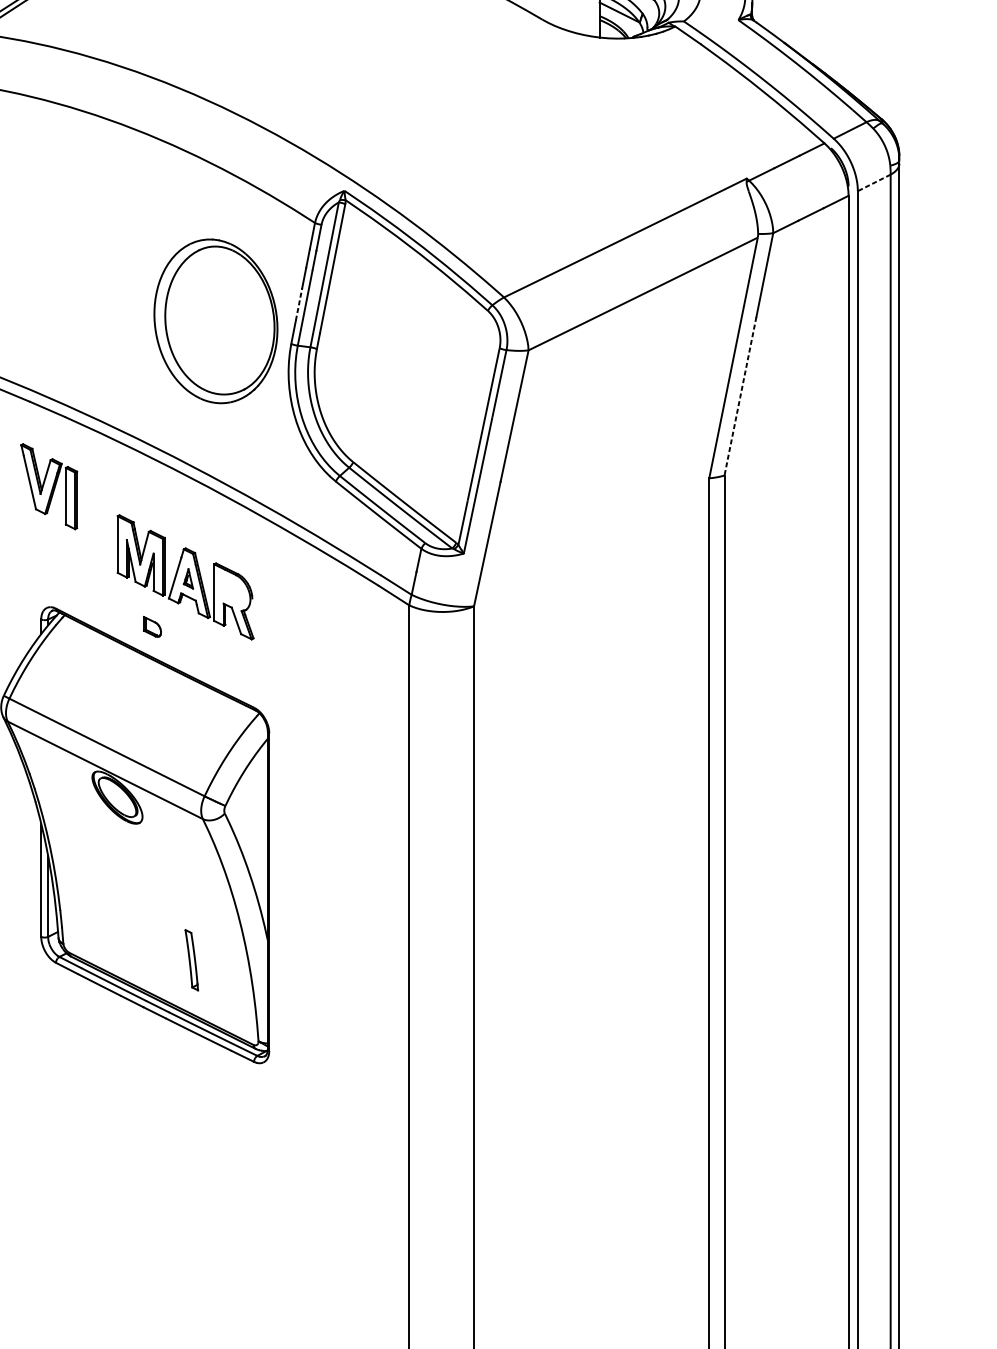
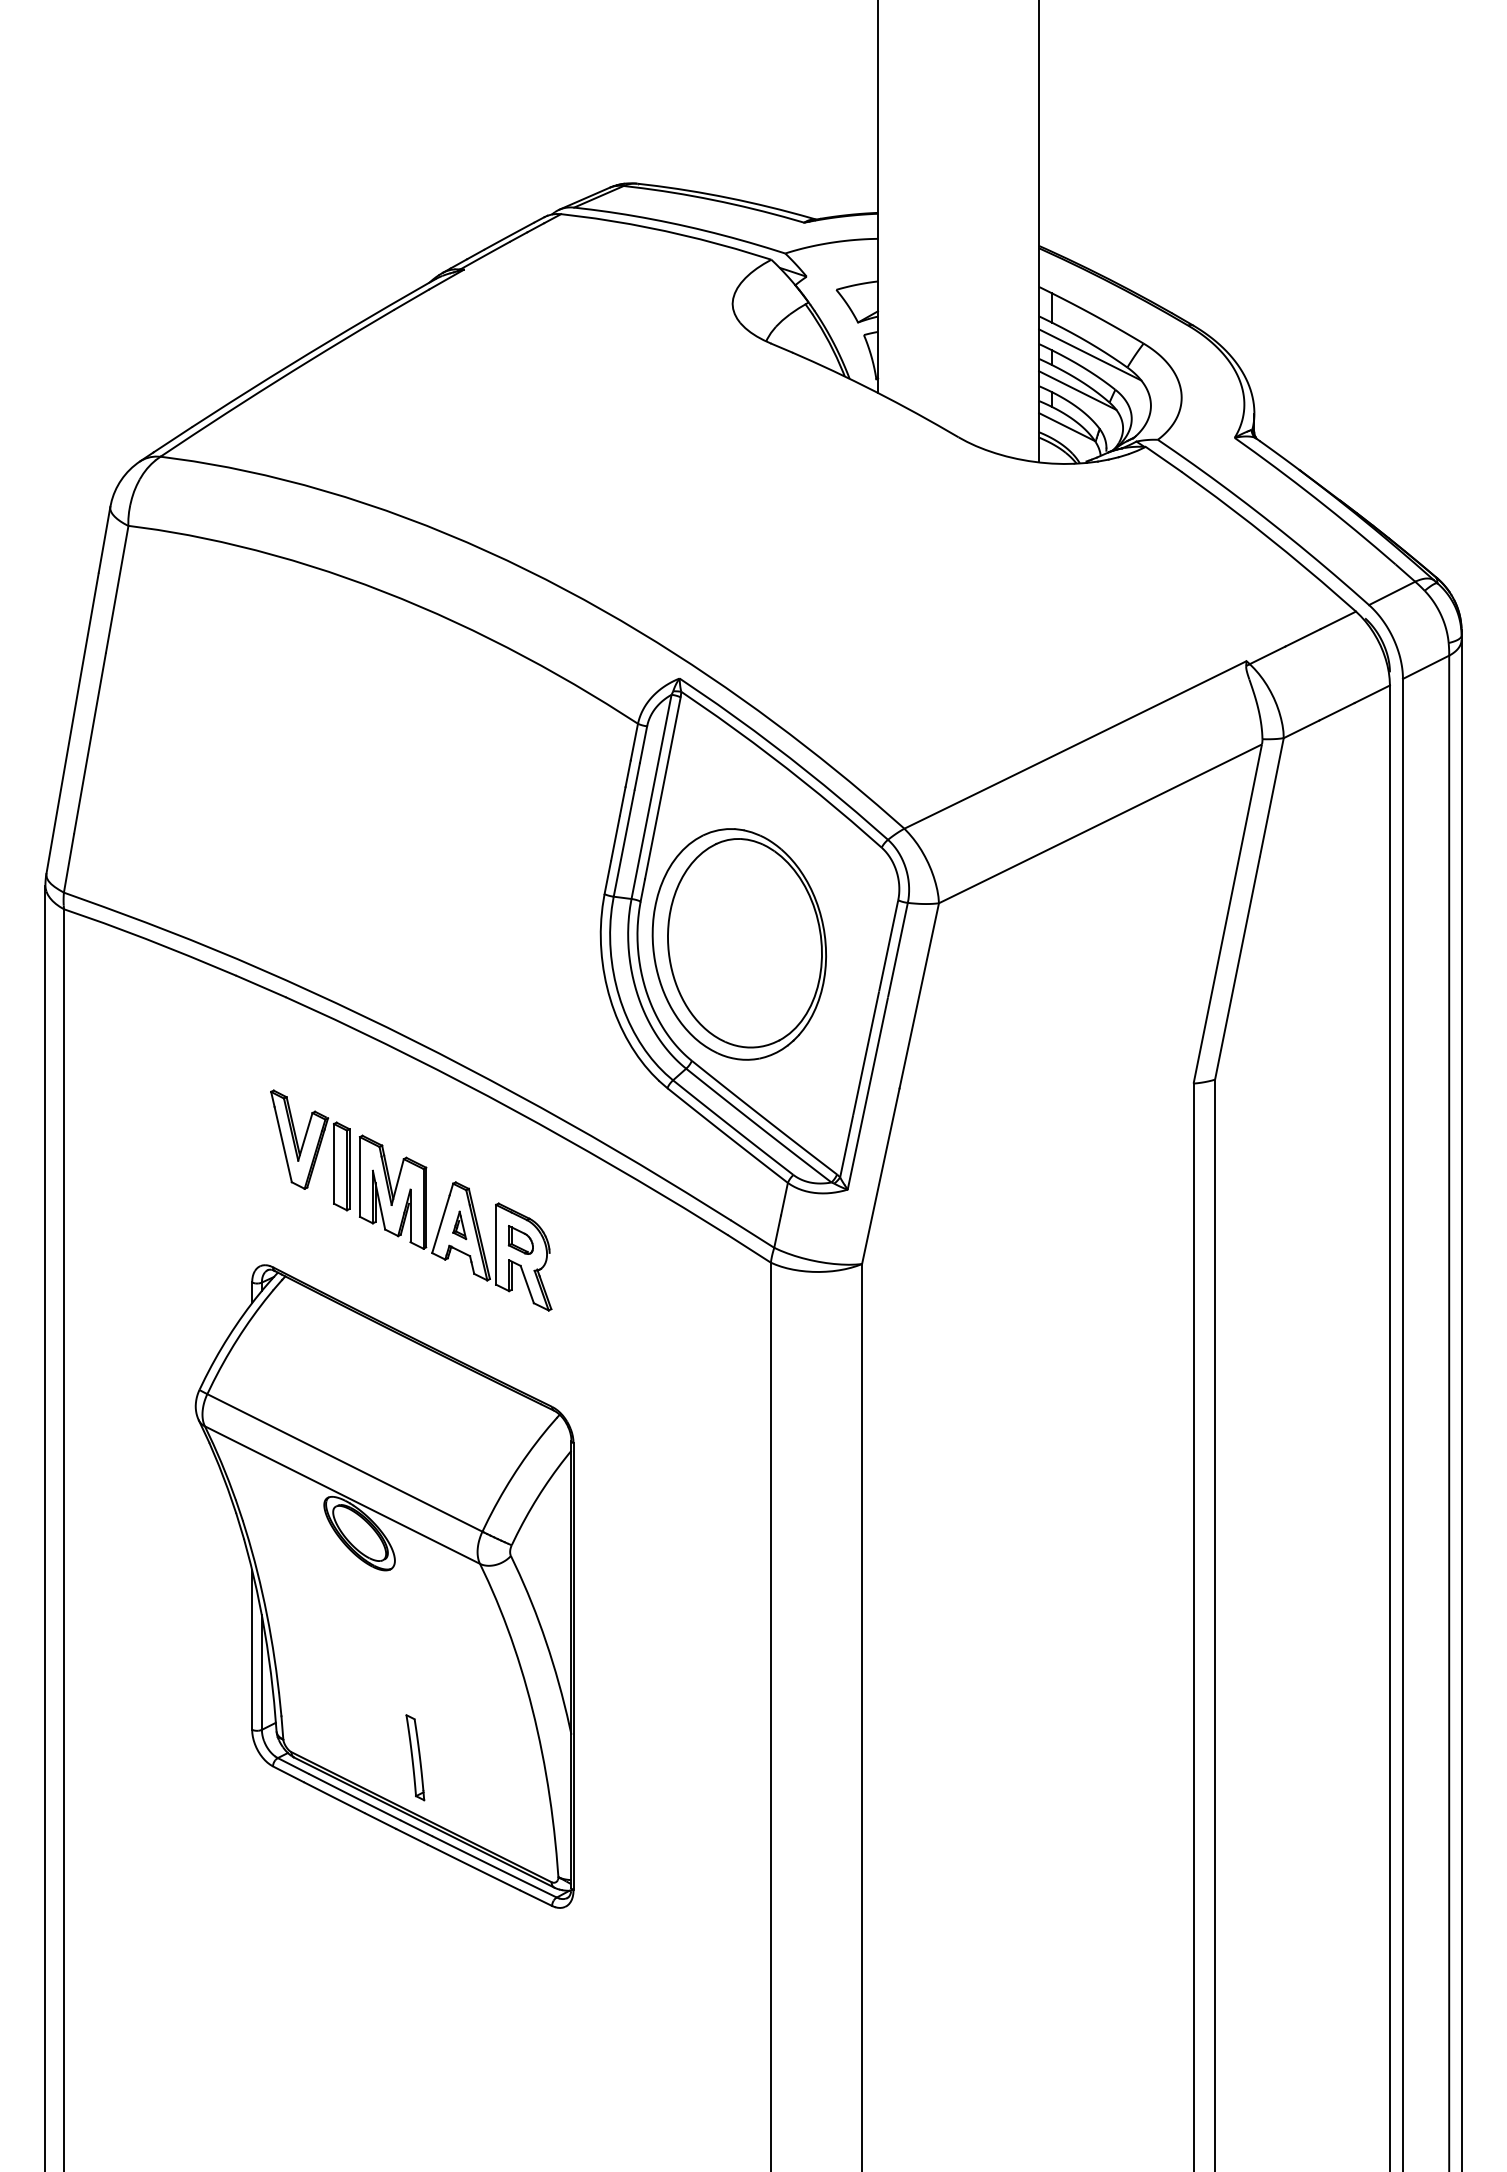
line: (874, 183) -> (1426, 667), dashed -> solid
line: (299, 303) -> (615, 837), dashed -> solid
part: (215, 321) -> (738, 944), moved
line: (740, 396) -> (1237, 968), dashed -> solid
part: (49, 486) -> (310, 1150), moved
part: (152, 626) -> (520, 1239), moved
part: (191, 960) -> (415, 1757), moved

